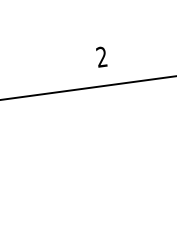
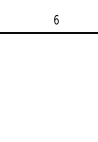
text: (102, 56) -> (56, 19), 2 -> 6

